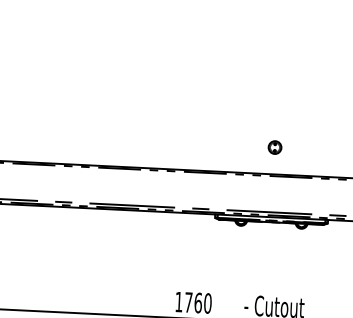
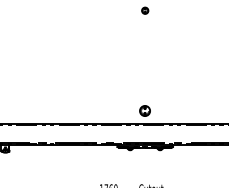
part: (275, 146) -> (145, 110), size x1.6

